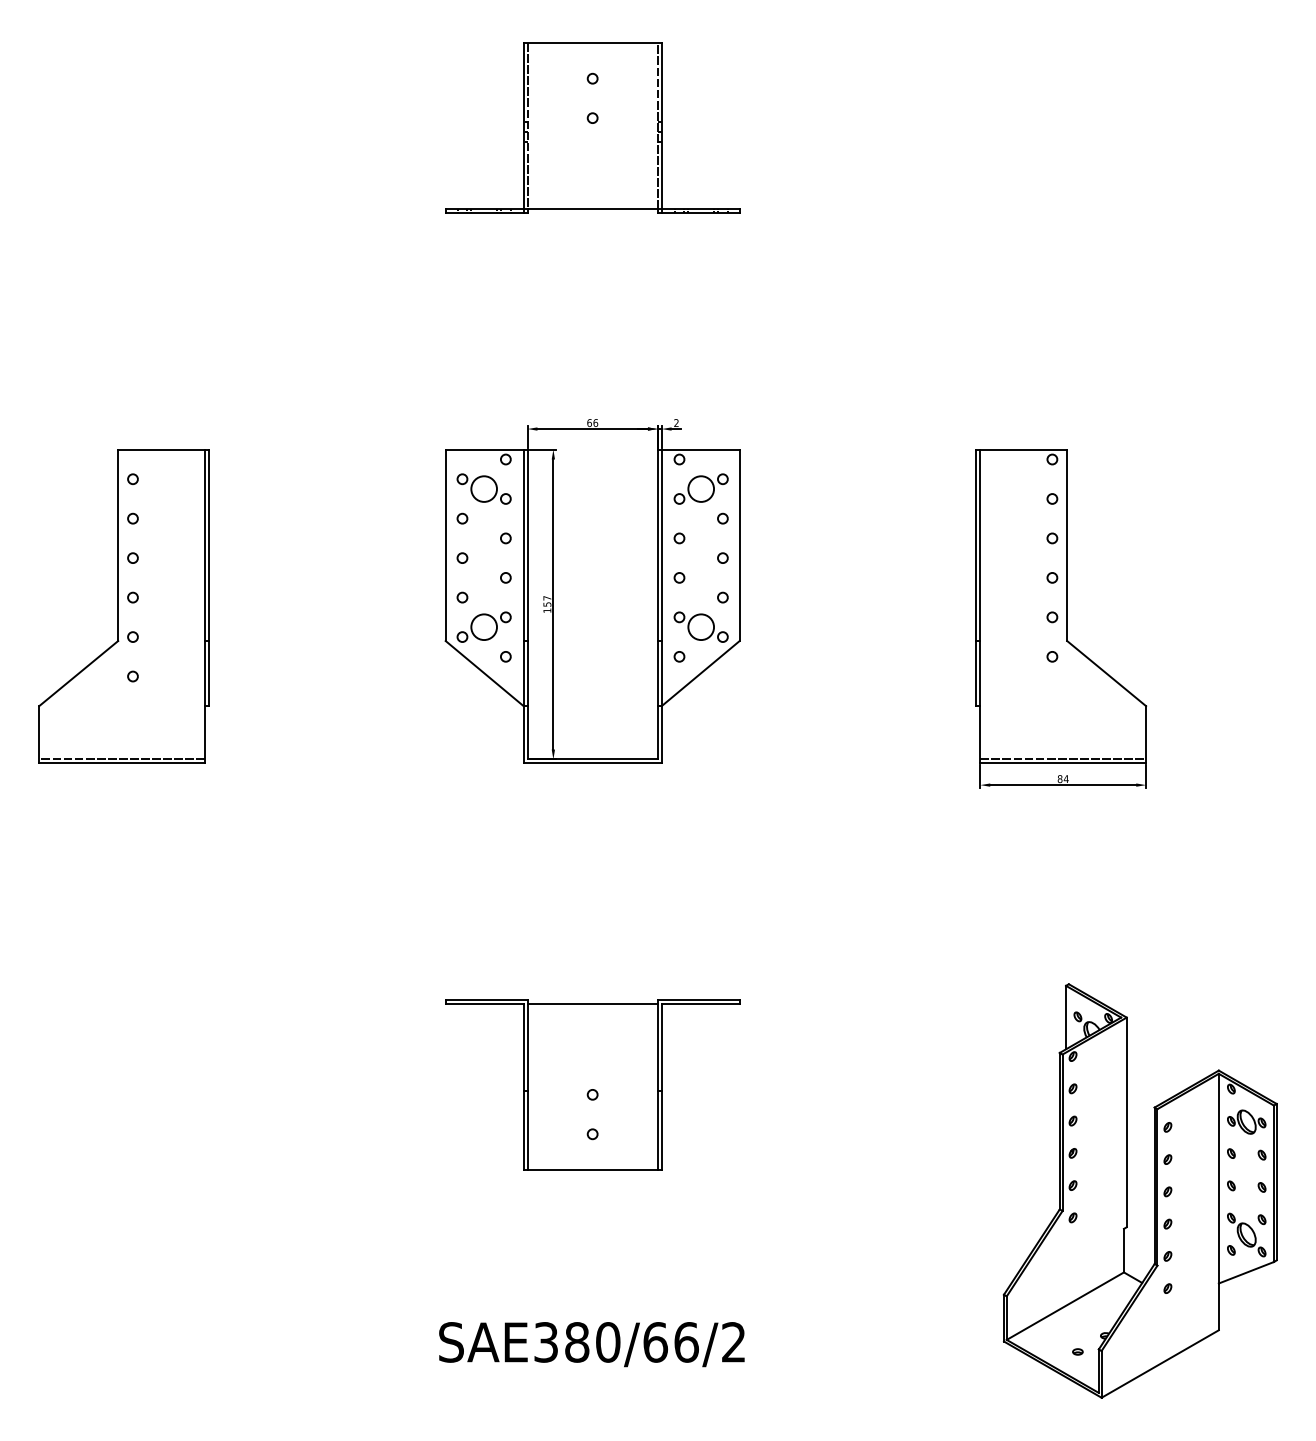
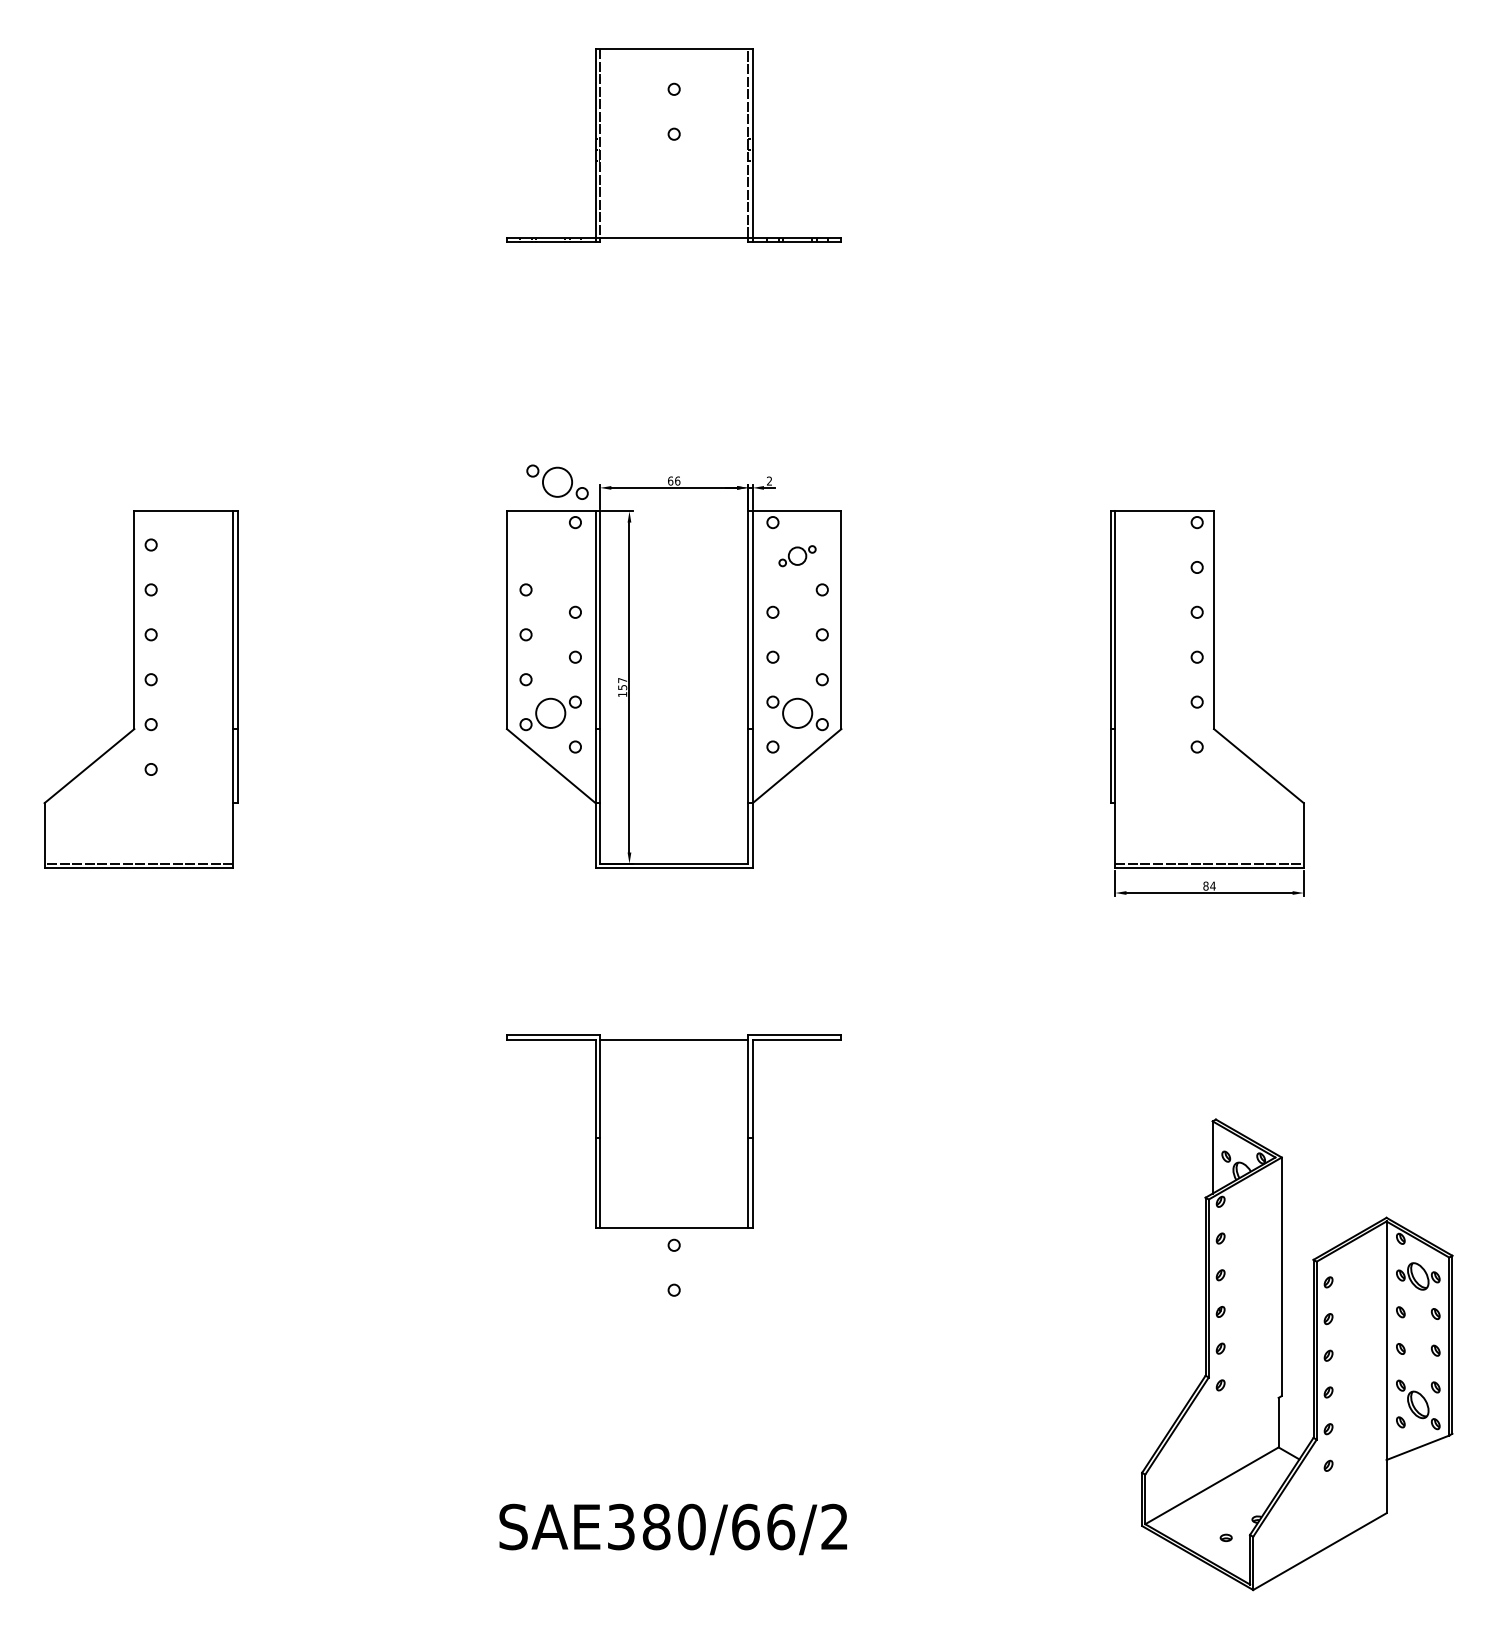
part: (483, 488) -> (556, 481), moved
part: (700, 488) -> (796, 555), size x0.6
part: (592, 1084) -> (673, 1131), moved

